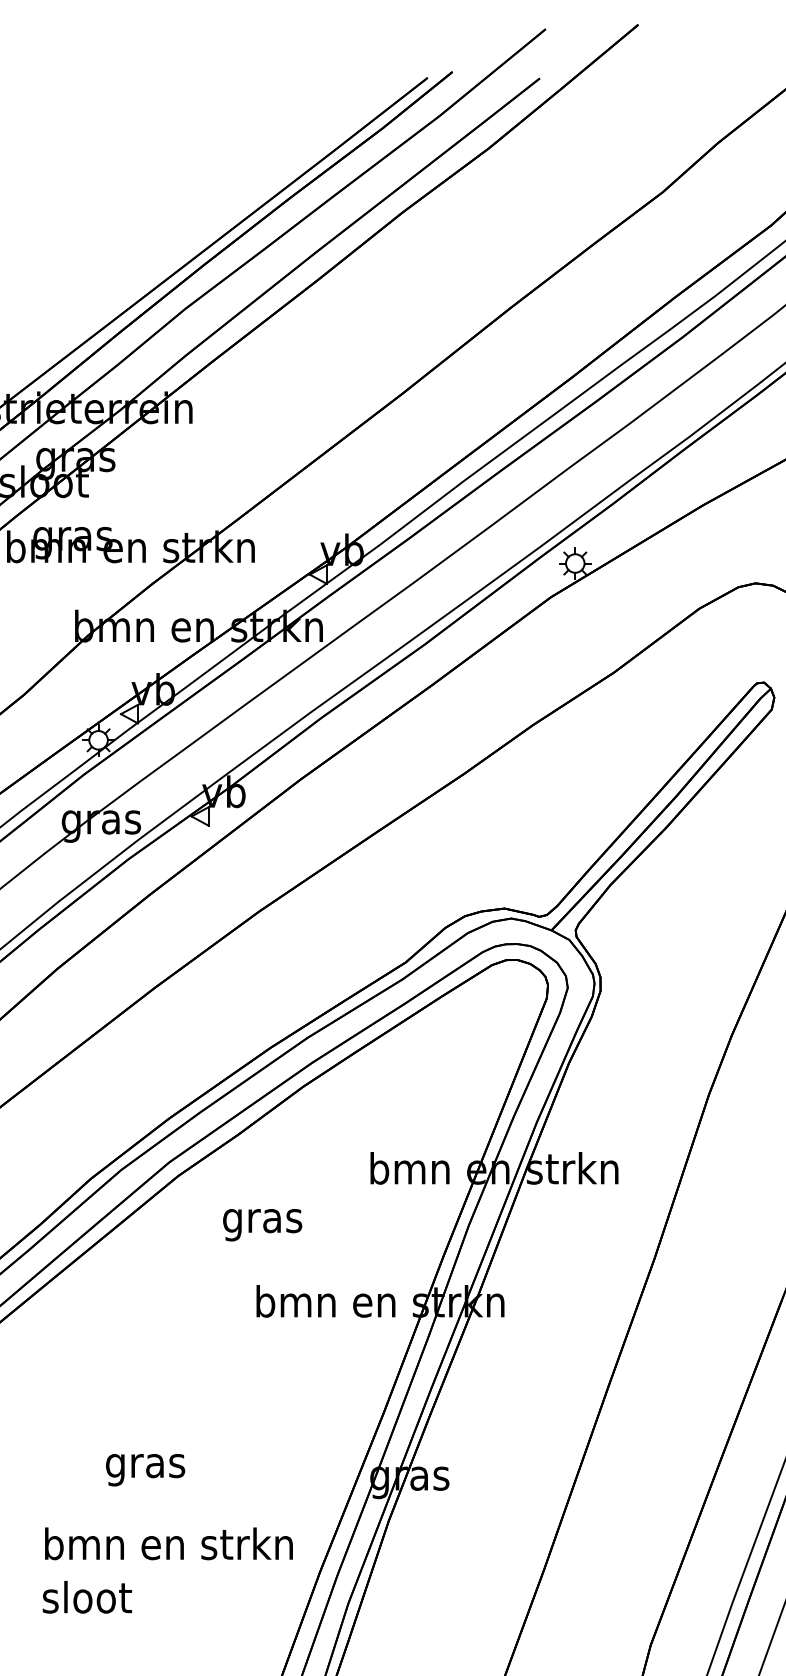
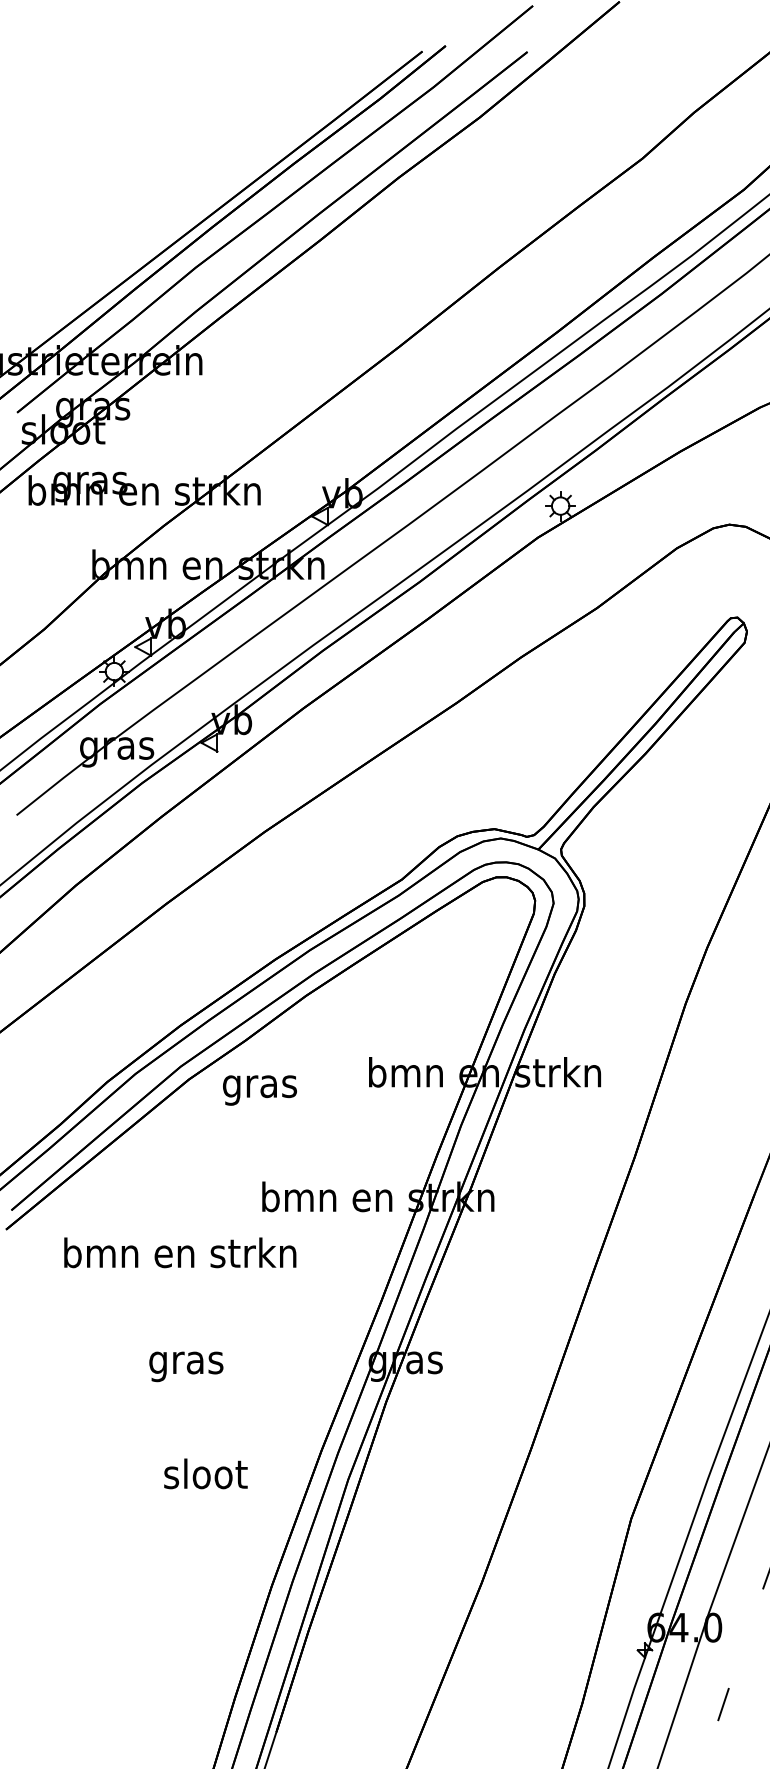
text: (262, 1225) -> (259, 1090), moved
text: (145, 1469) -> (186, 1366), moved
text: (169, 1543) -> (180, 1252), moved
text: (86, 1596) -> (205, 1473), moved

